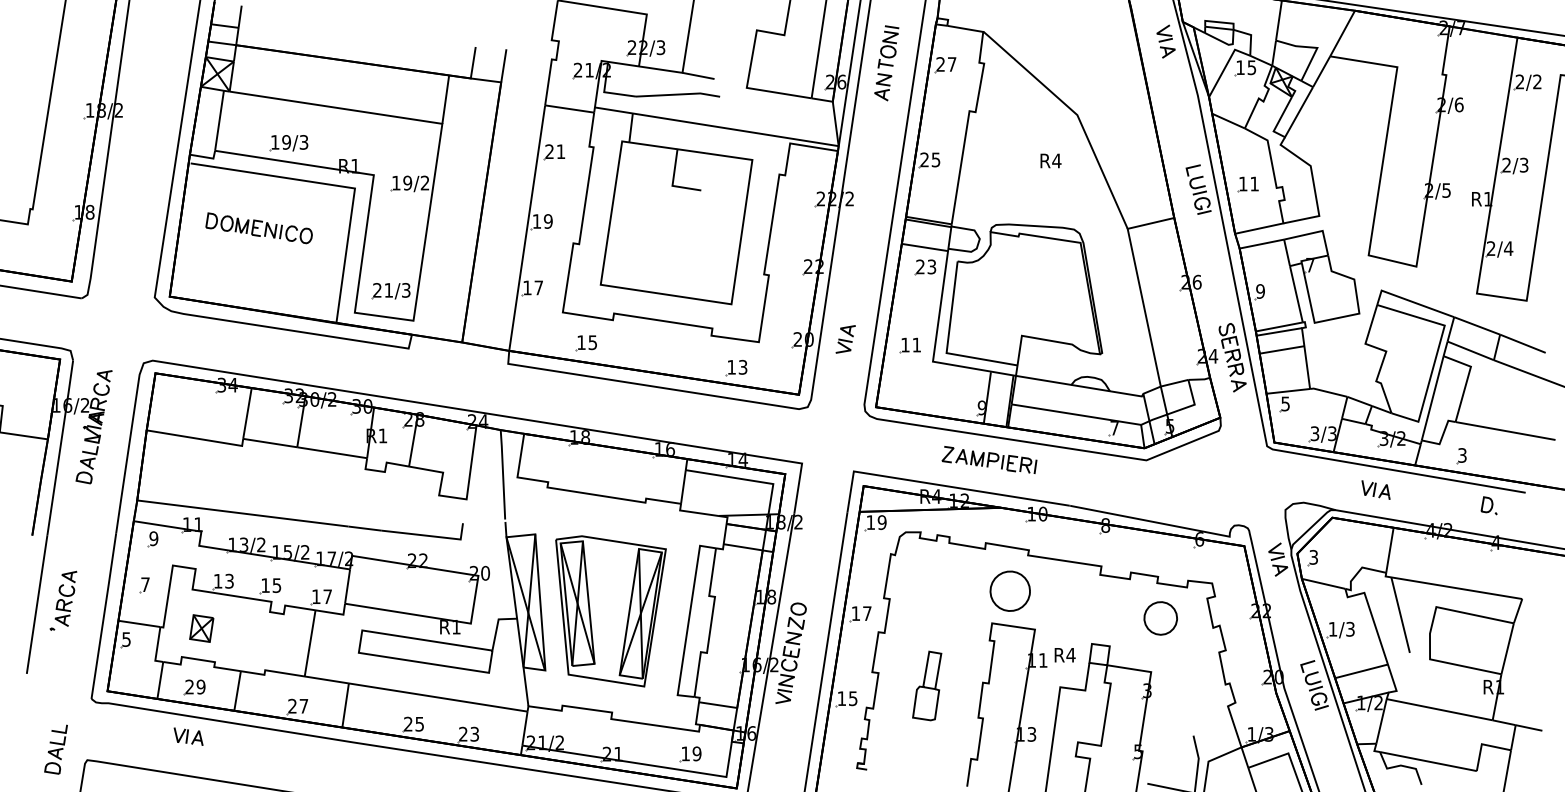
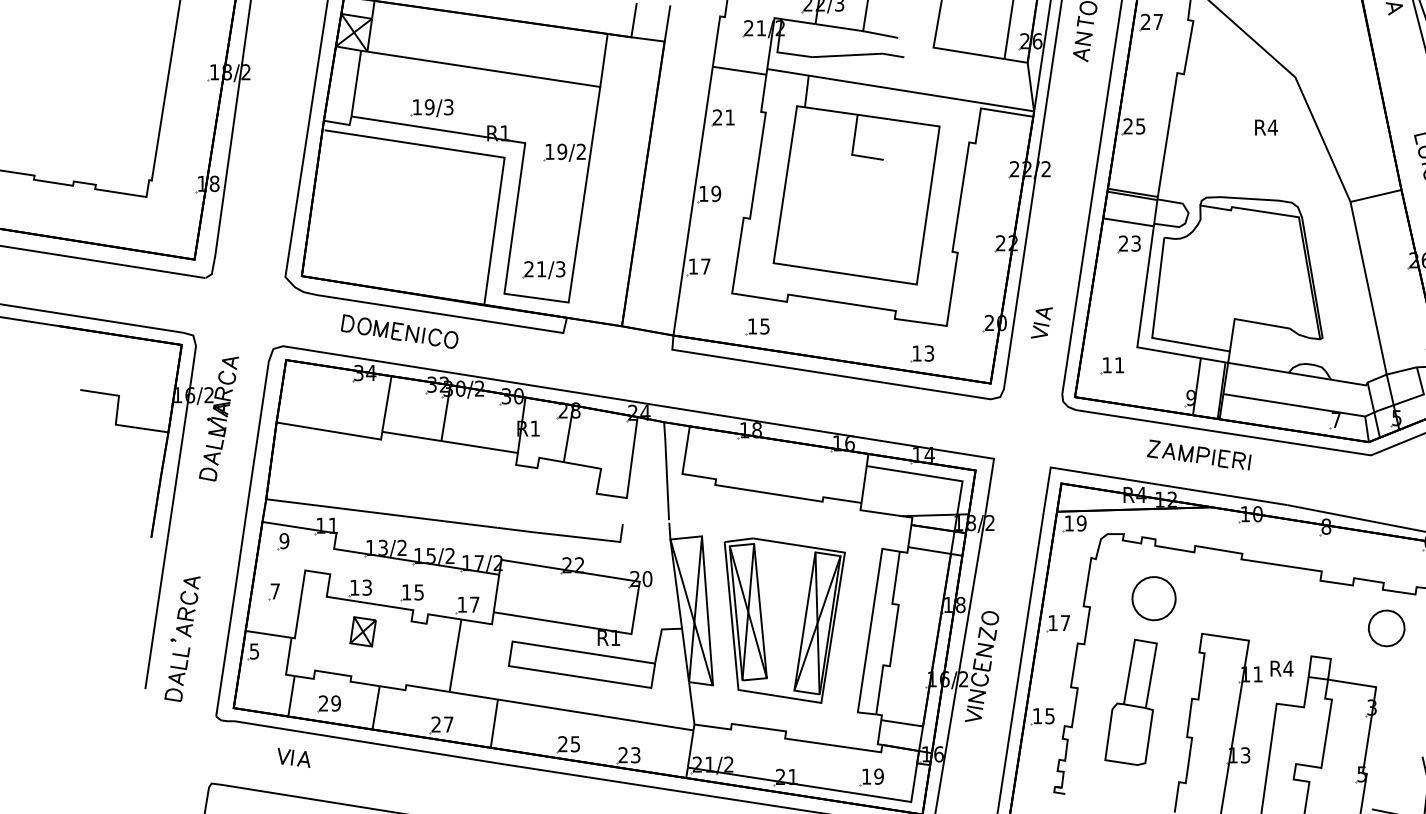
part: (258, 228) -> (398, 331), moved
part: (909, 345) -> (1111, 365), moved
part: (1009, 590) -> (1153, 597), moved
part: (201, 628) -> (362, 631), moved
part: (926, 685) -> (1130, 701), size x1.67
part: (188, 736) -> (293, 757), moved
part: (55, 749) -> (176, 674), moved

